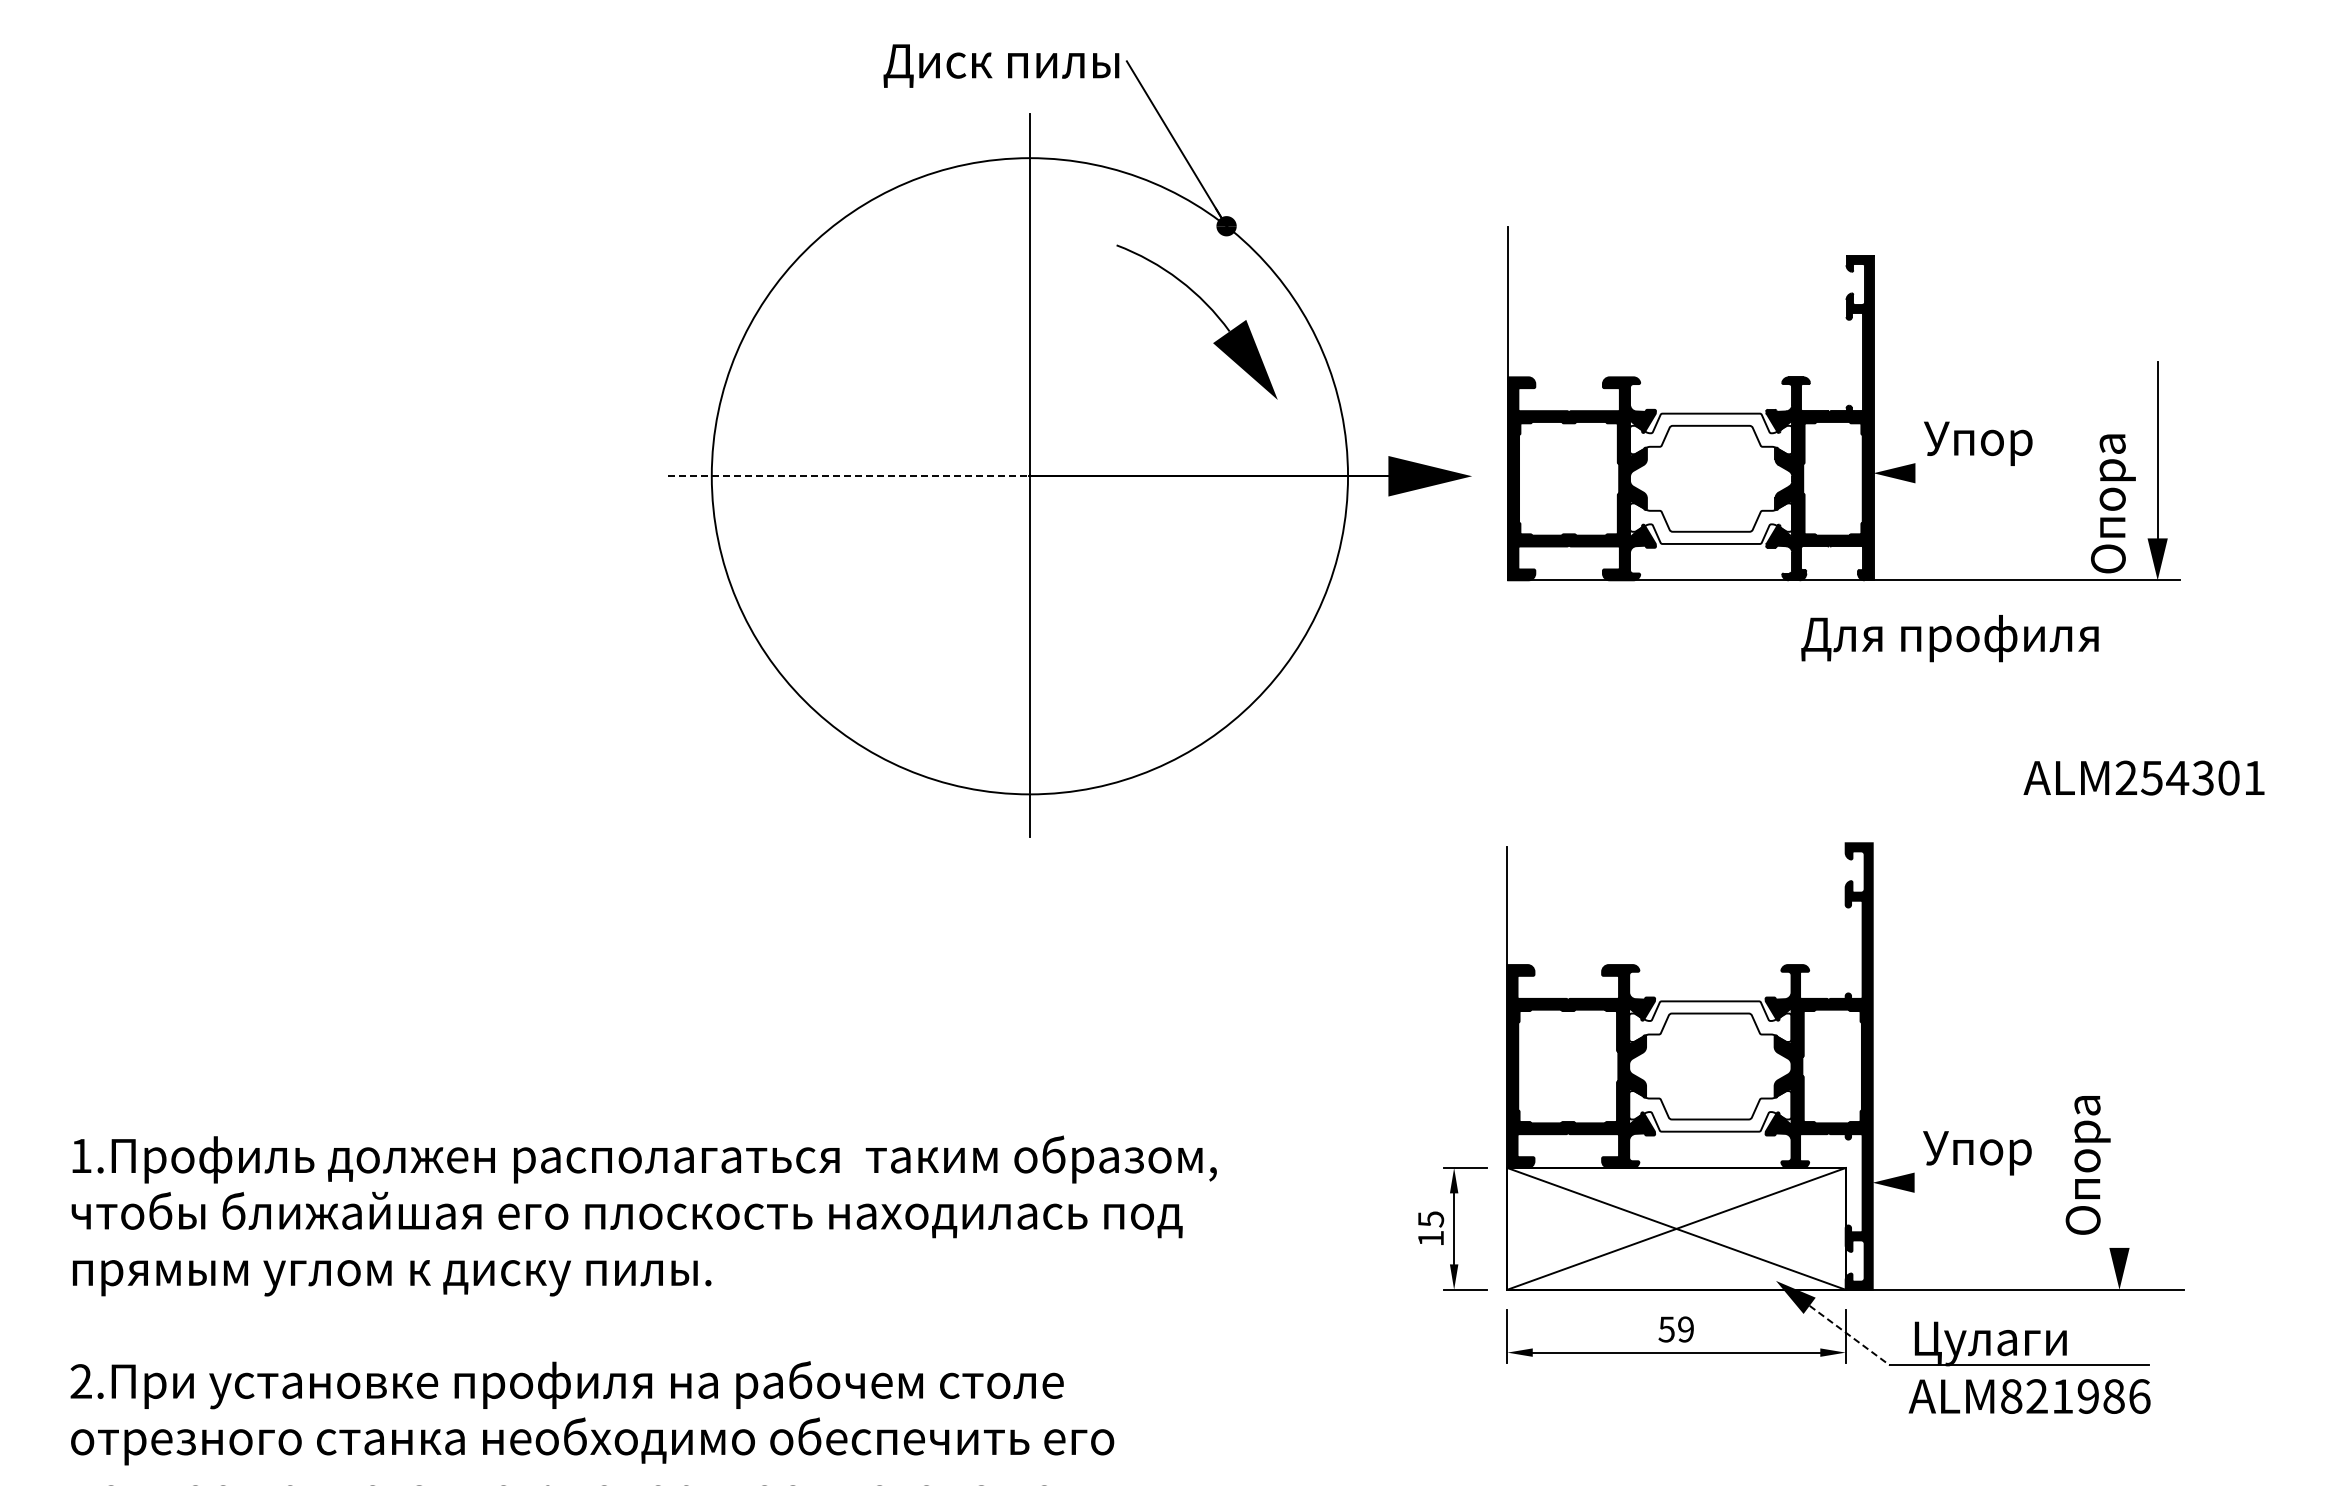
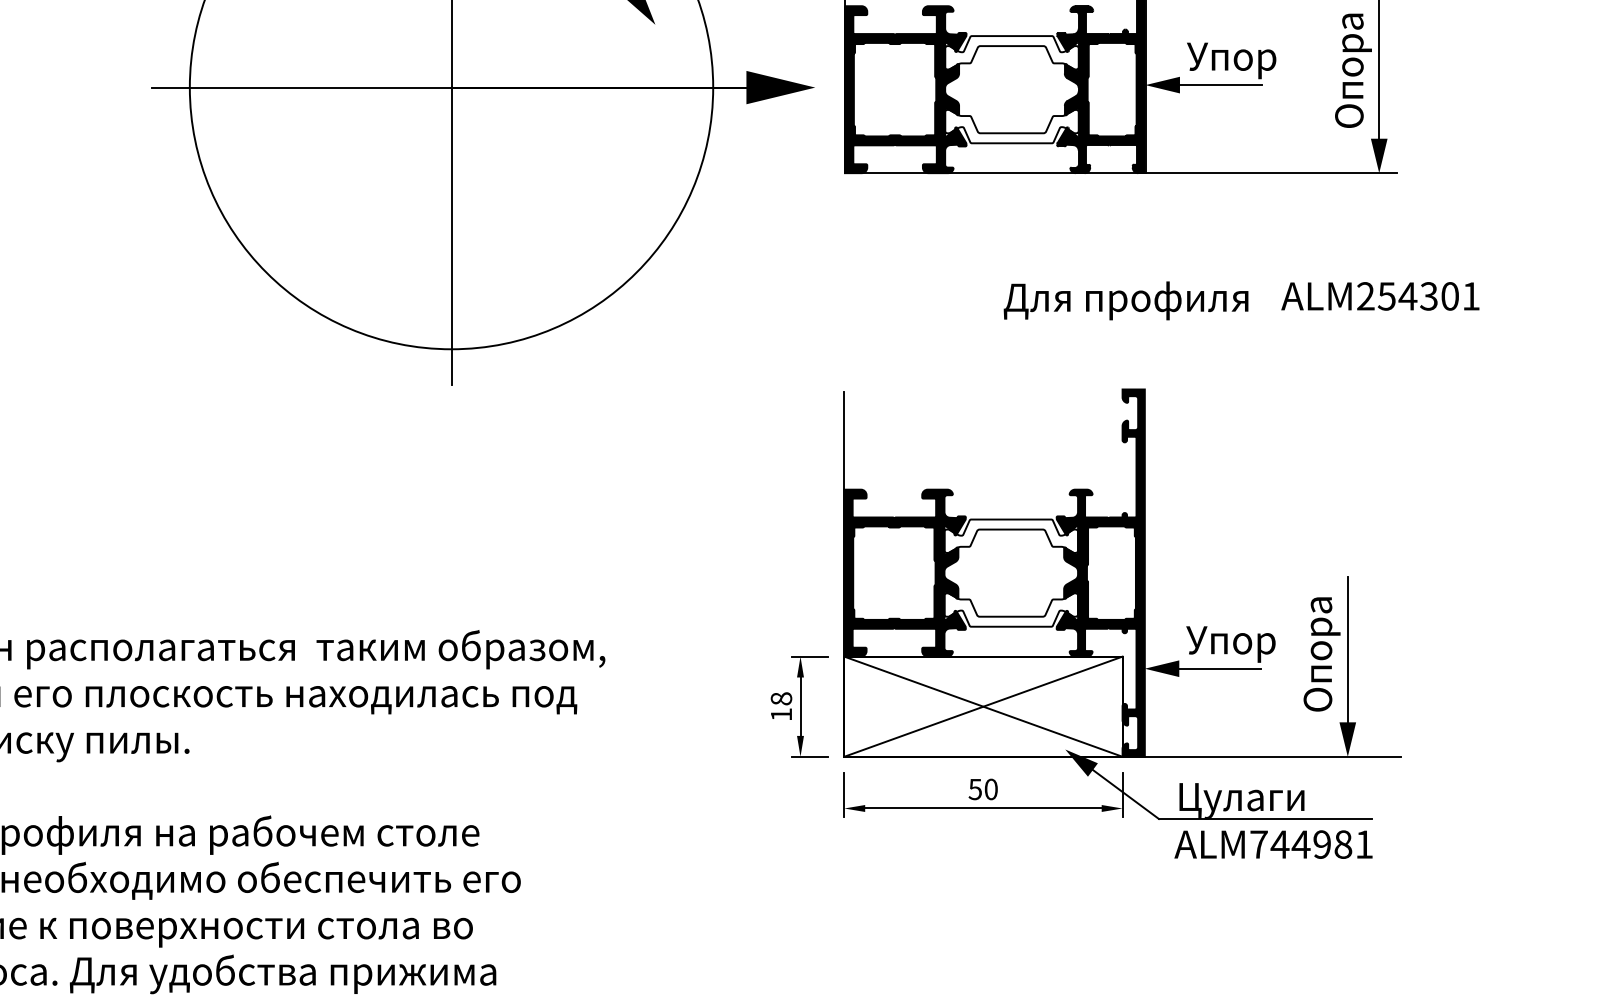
line: (1965, 473) -> (1221, 85), added
line: (845, 476) -> (299, 87), dashed -> solid
text: (2113, 503) -> (1353, 70), moved
text: (1949, 638) -> (1125, 300), moved
text: (2143, 777) -> (1379, 295), moved
line: (2119, 1159) -> (1347, 649), added
line: (1964, 1182) -> (1220, 668), added
text: (1430, 1219) -> (781, 698), 15 -> 18
text: (1685, 1329) -> (990, 789), 59 -> 50
line: (1849, 1335) -> (1125, 794), dashed -> solid
text: (2075, 1396) -> (1311, 844), ALM821986 -> ALM744981

